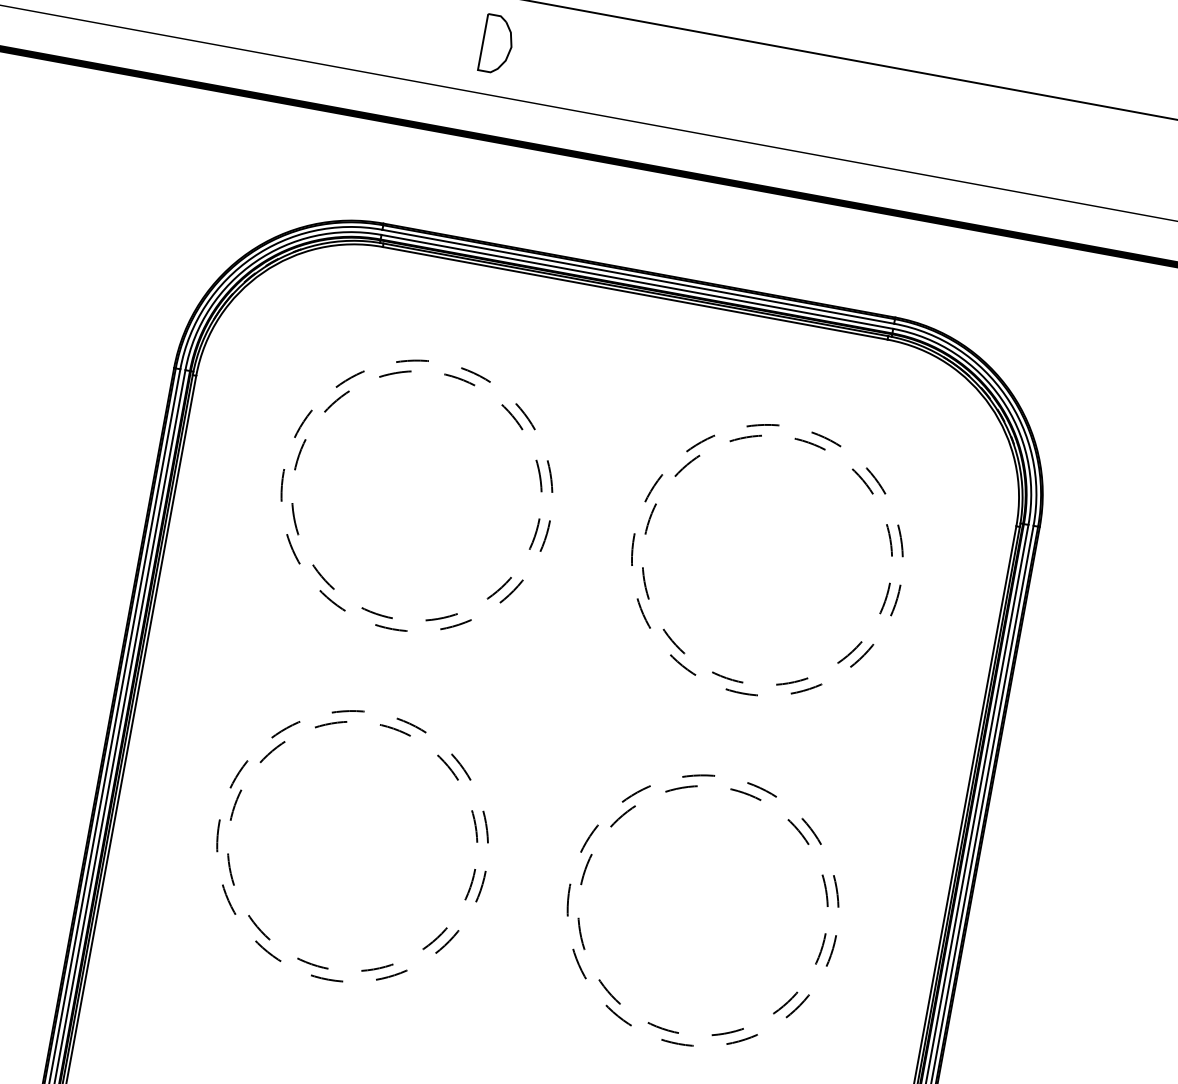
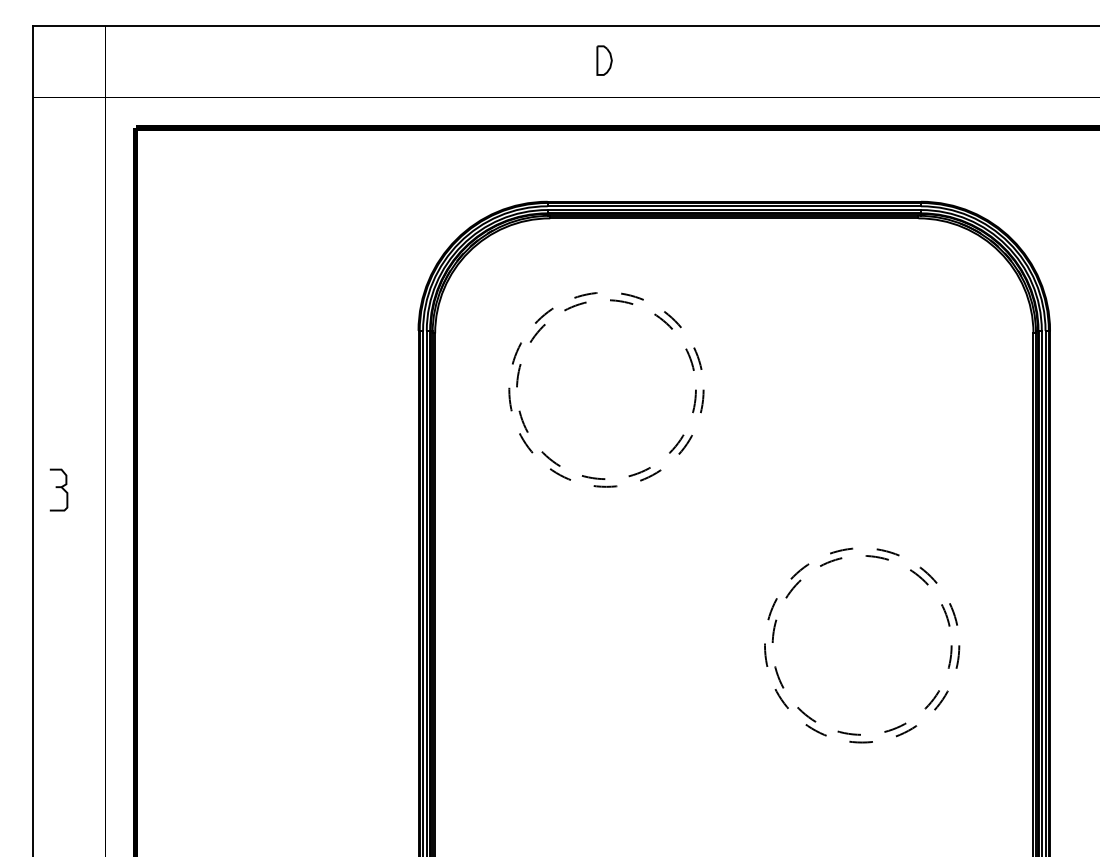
part: (497, 44) -> (604, 60), size x0.7
part: (865, 485) -> (921, 324), removed
part: (327, 966) -> (604, 733), removed

